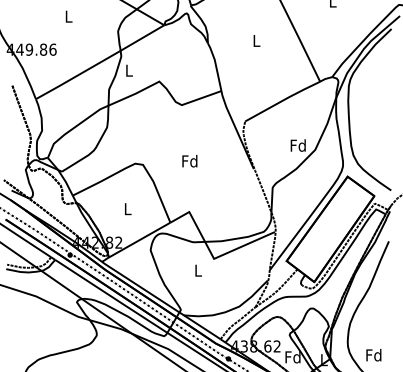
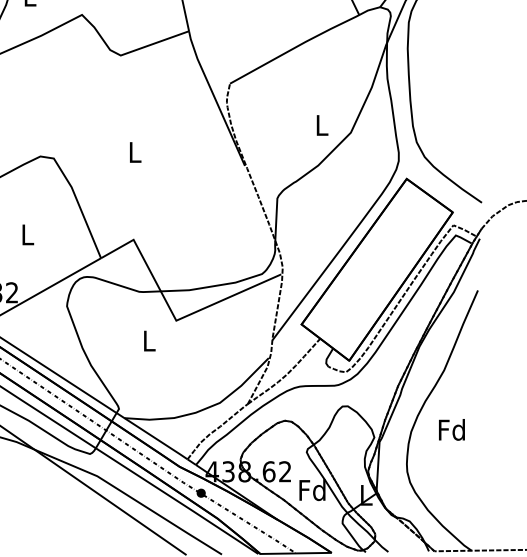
text: (297, 145) -> (320, 125), Fd -> L
text: (189, 160) -> (133, 150), Fd -> L
text: (373, 354) -> (451, 428), moved

